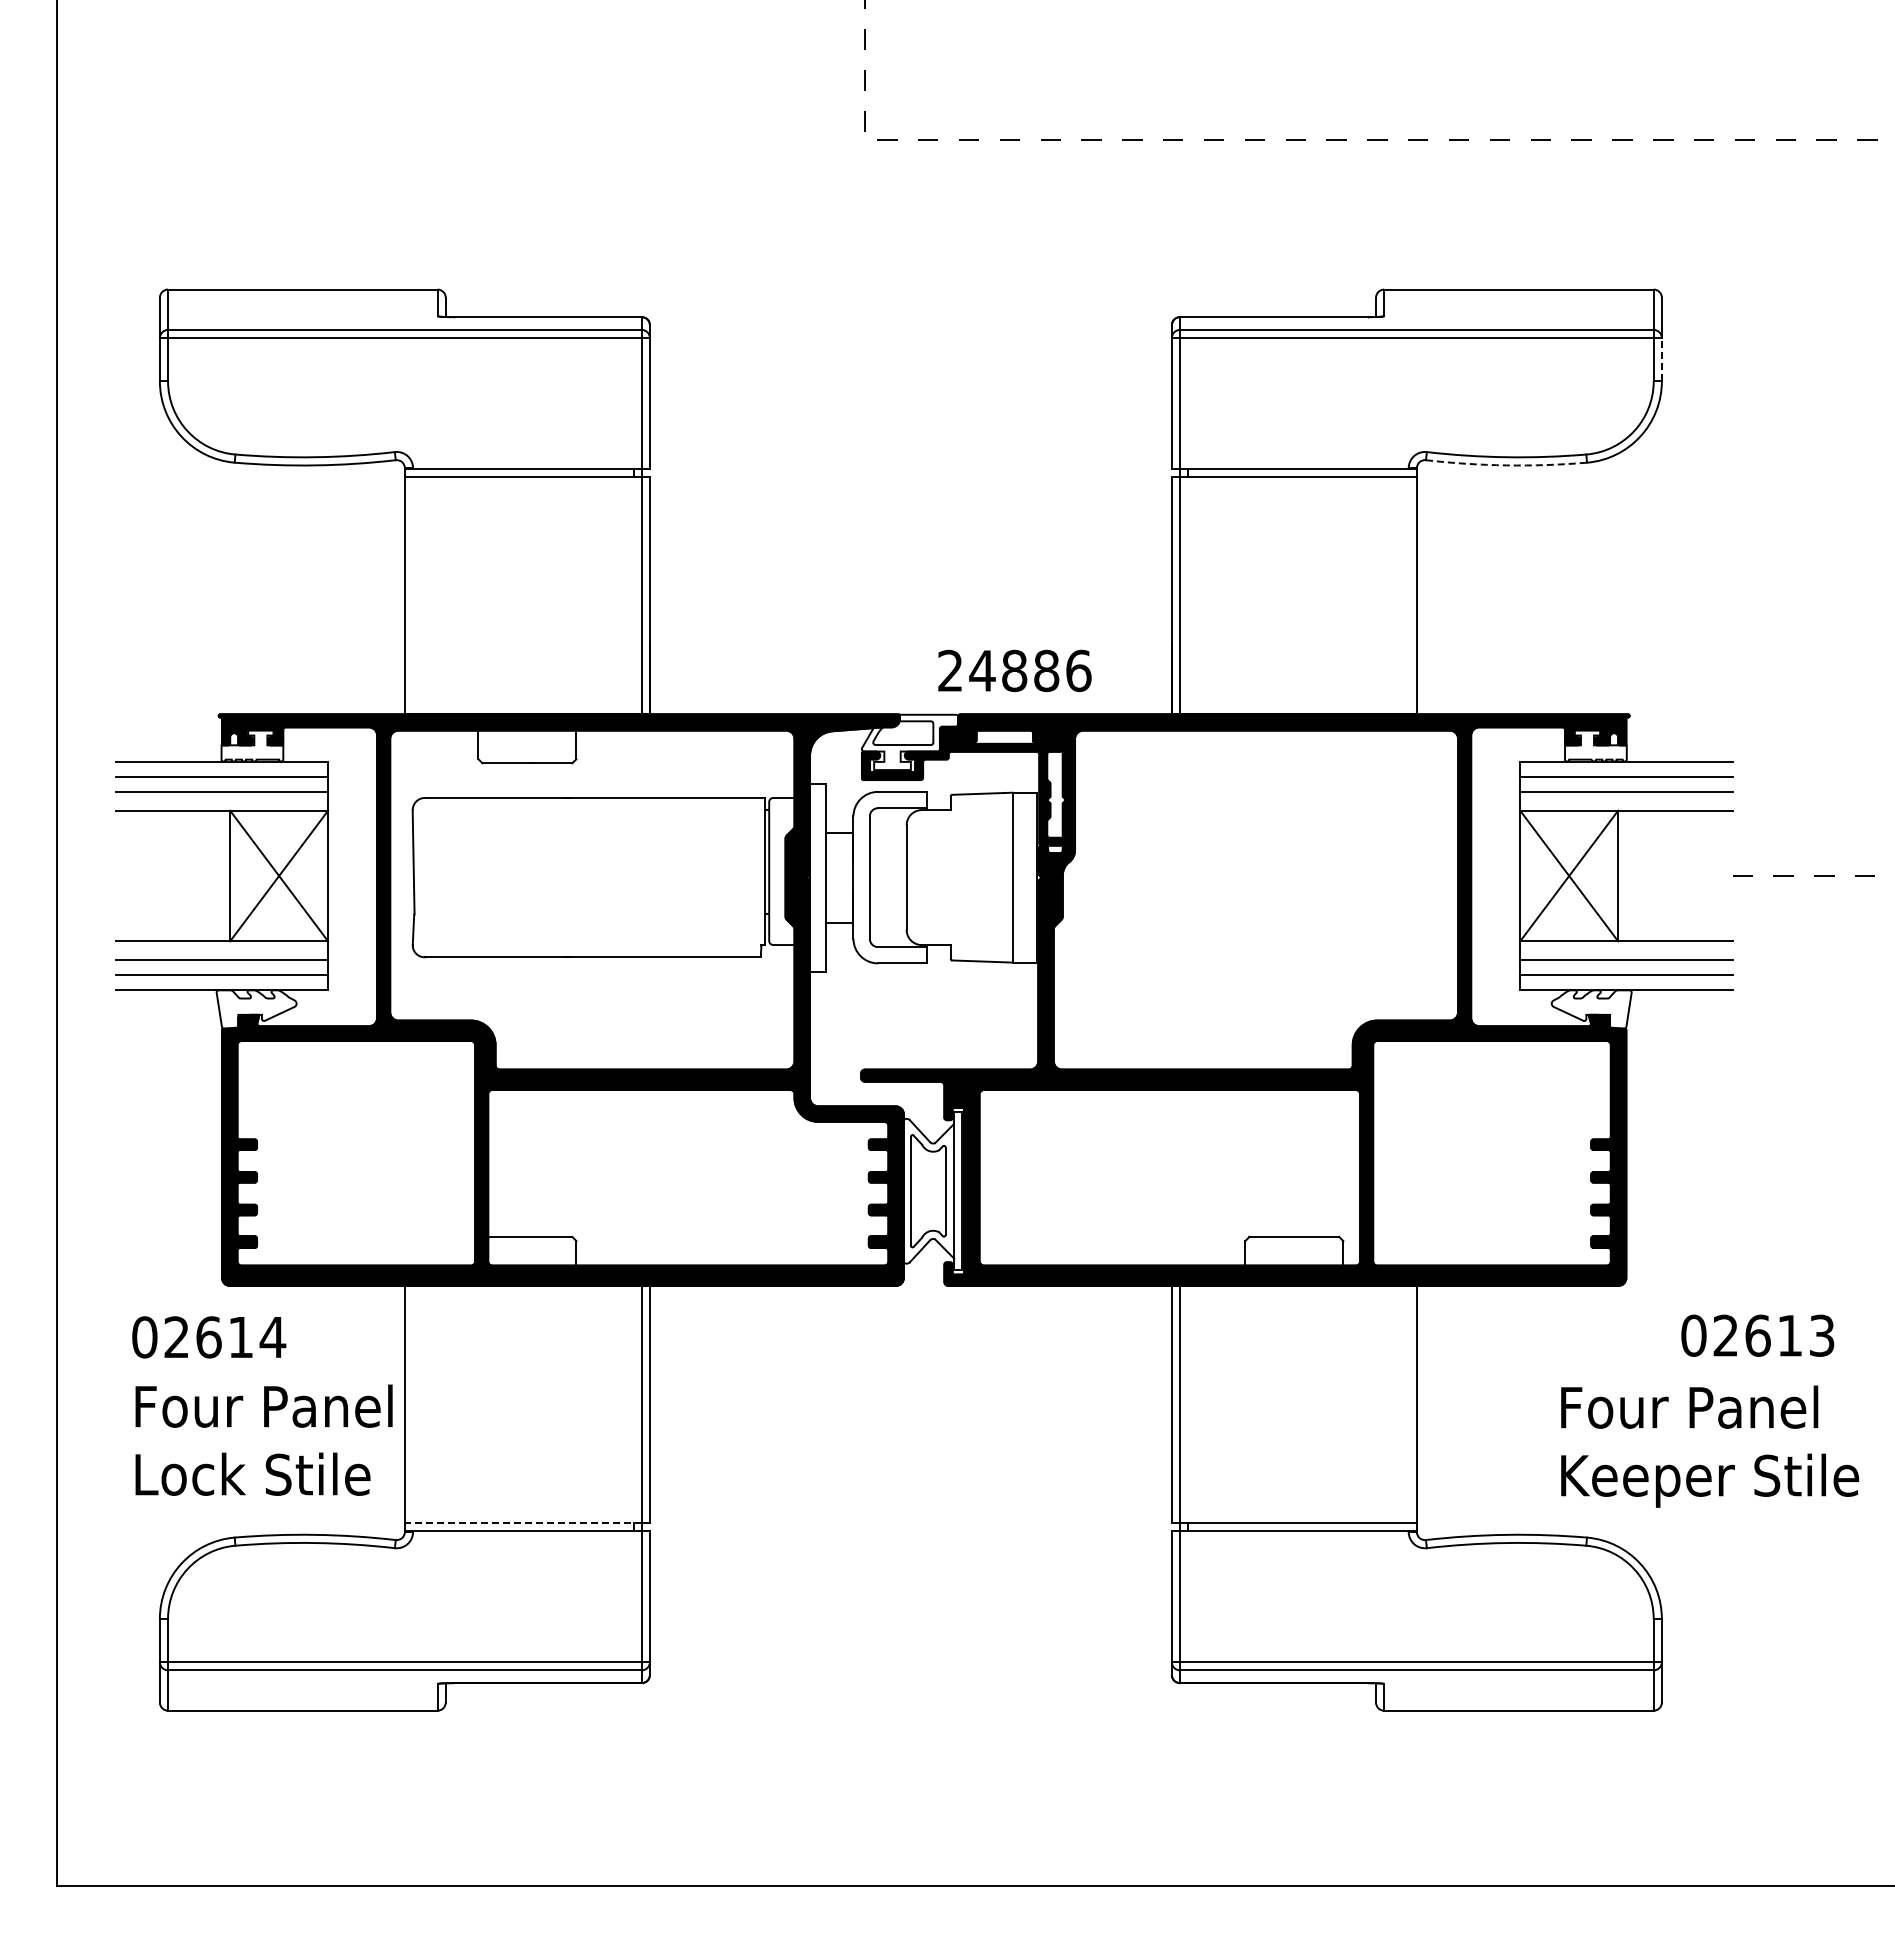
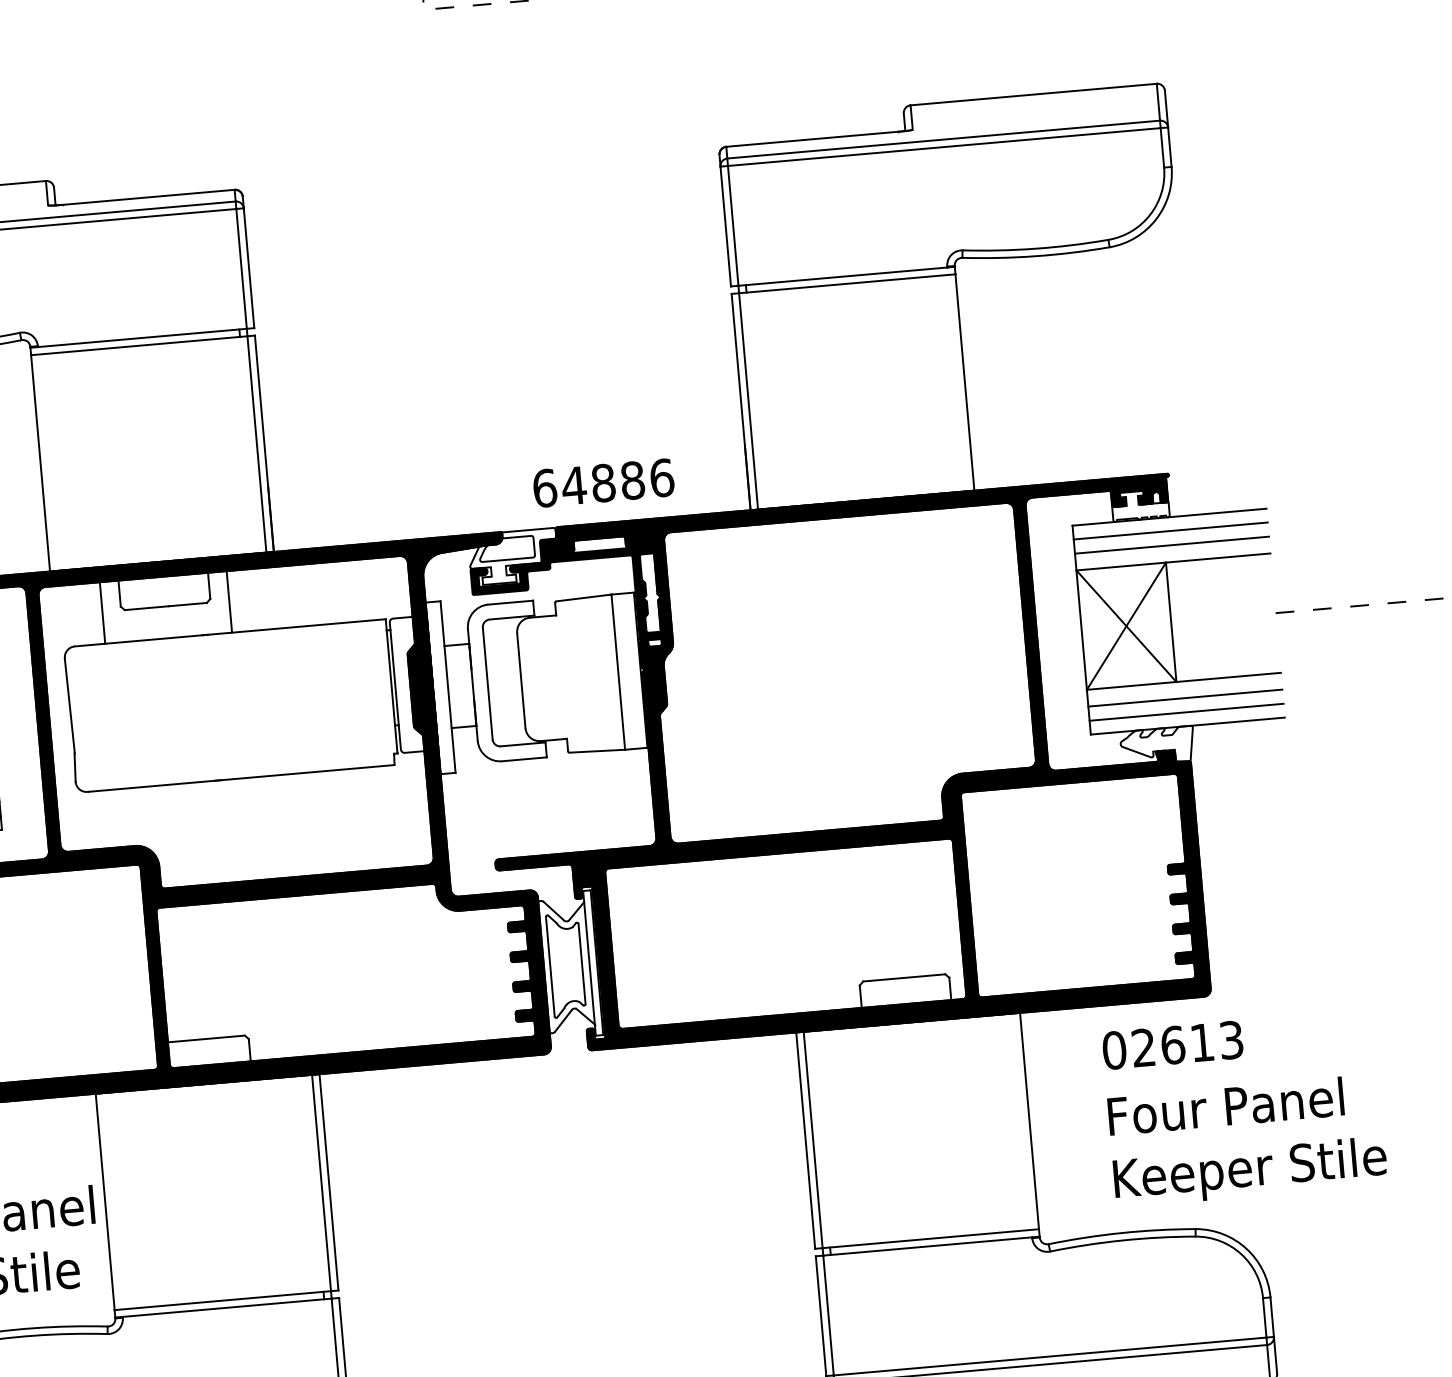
line: (1661, 359) -> (1169, 147), dashed -> solid
arc: (1506, 465) -> (1036, 256), dashed -> solid
text: (950, 670) -> (544, 487), 24886 -> 64886
line: (458, 764) -> (103, 613), added
line: (596, 764) -> (229, 602), added
text: (1757, 1335) -> (1172, 1045), moved
text: (1710, 1446) -> (1248, 1140), moved
line: (522, 1522) -> (222, 1300), dashed -> solid

